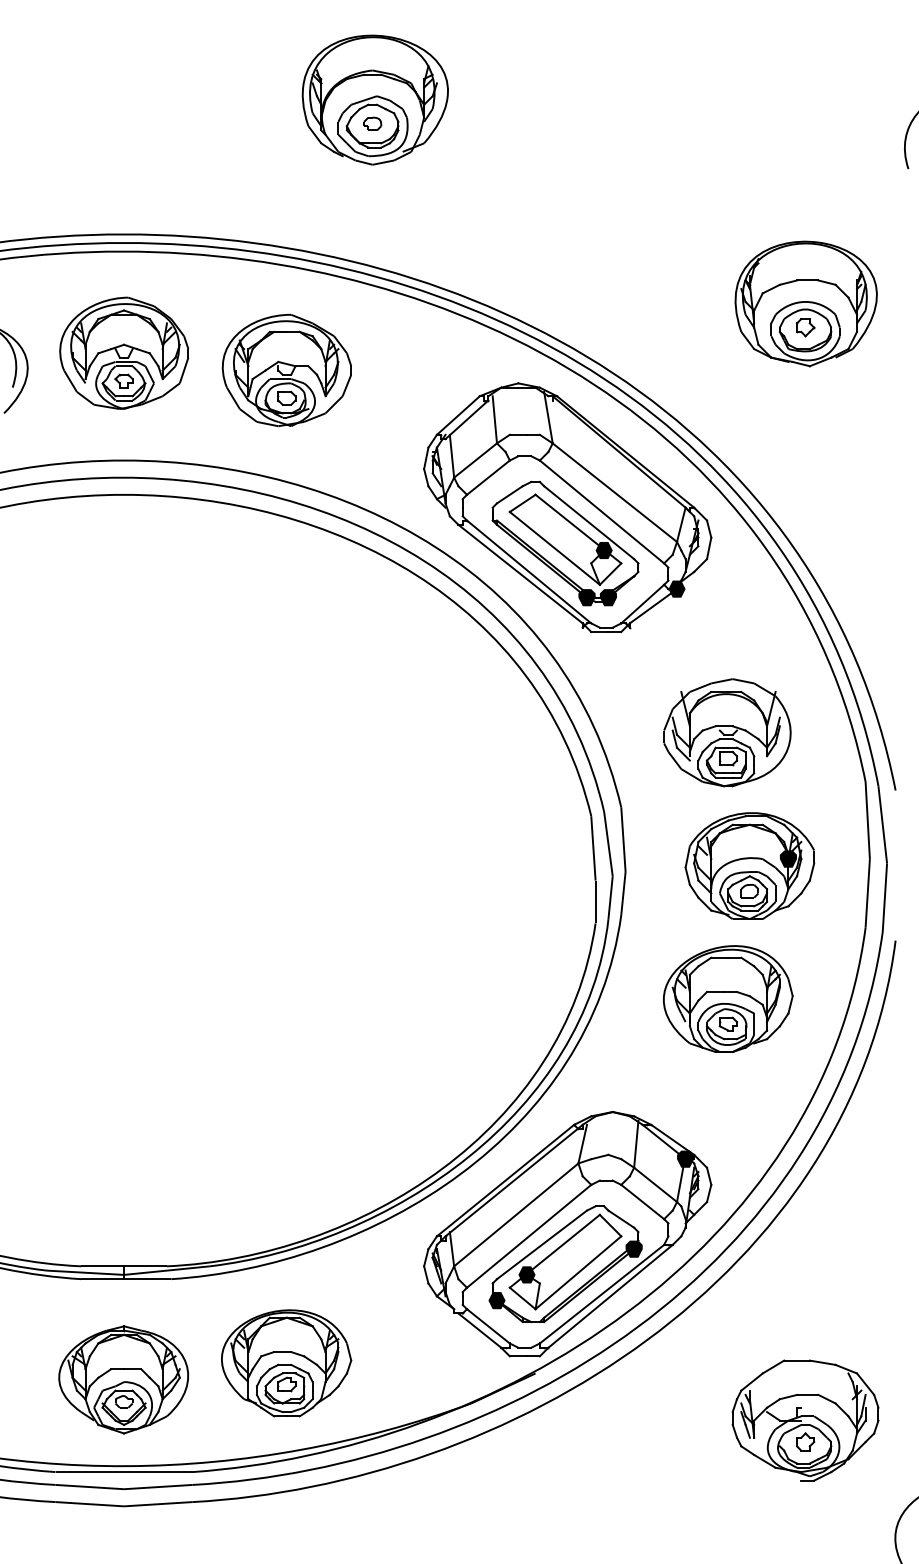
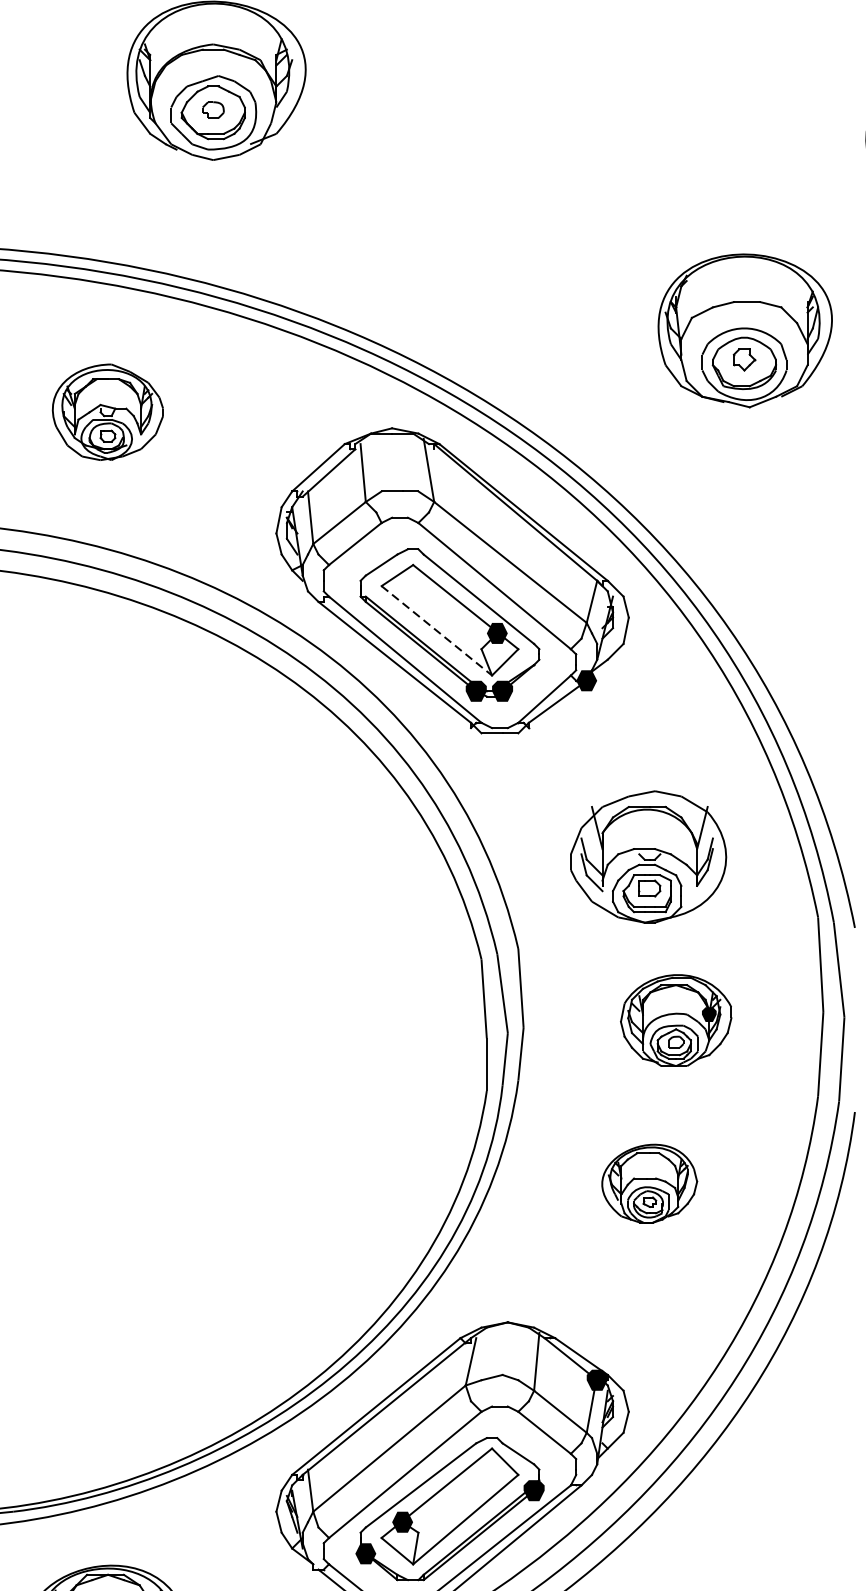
part: (286, 369) -> (107, 411), size x0.7
line: (554, 548) -> (436, 630), solid -> dashed
part: (749, 865) -> (675, 1019), size x0.7
part: (728, 998) -> (649, 1183), size x0.6

